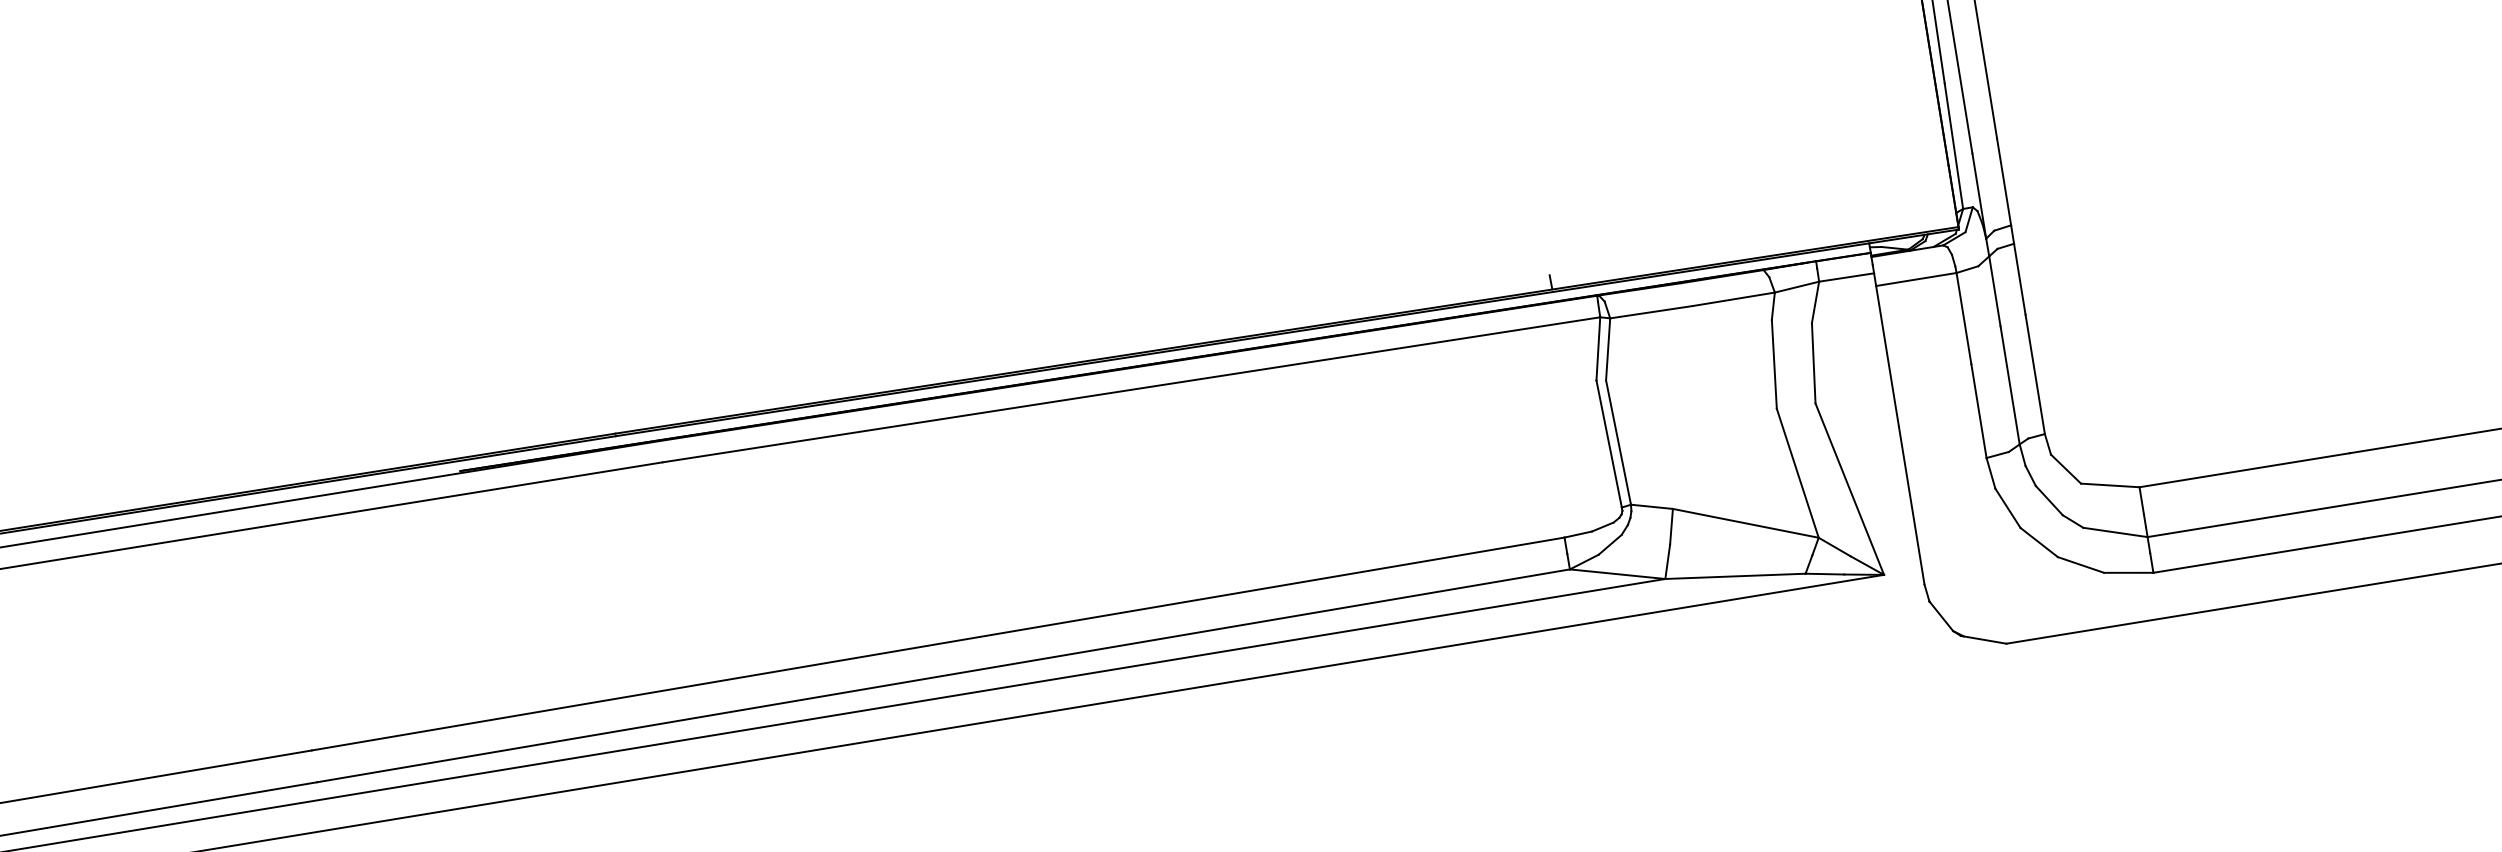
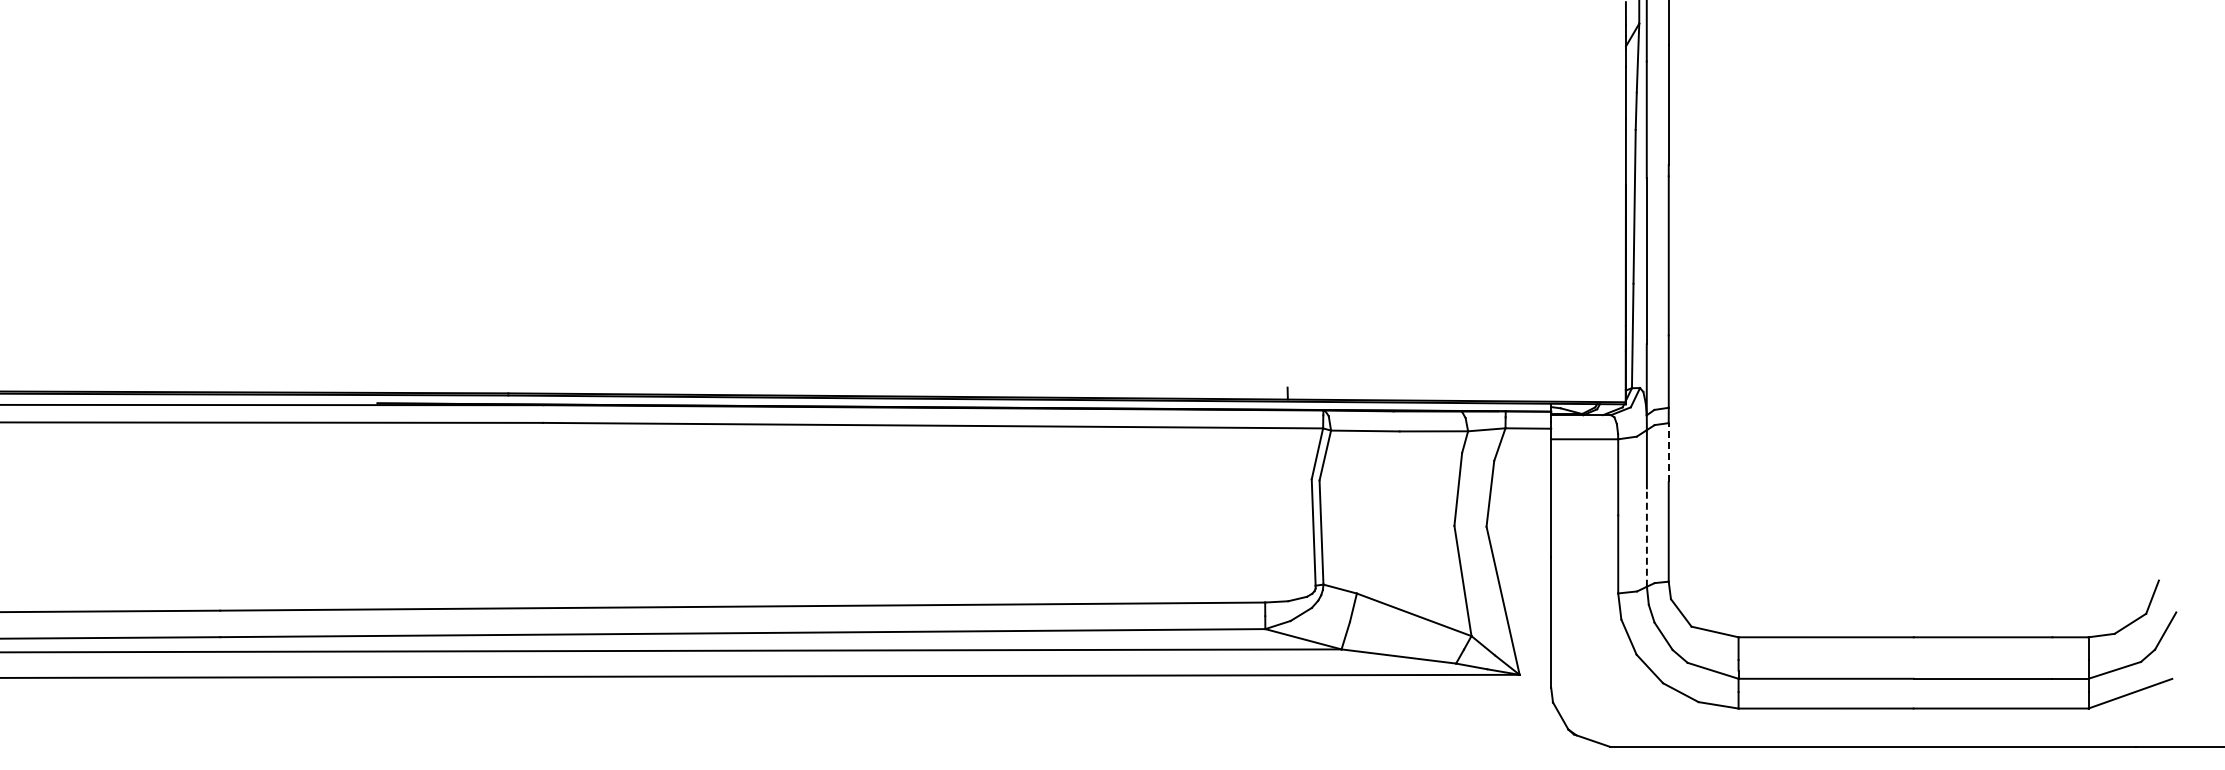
line: (2019, 279) -> (1668, 452), solid -> dashed
line: (2009, 385) -> (1646, 537), solid -> dashed

